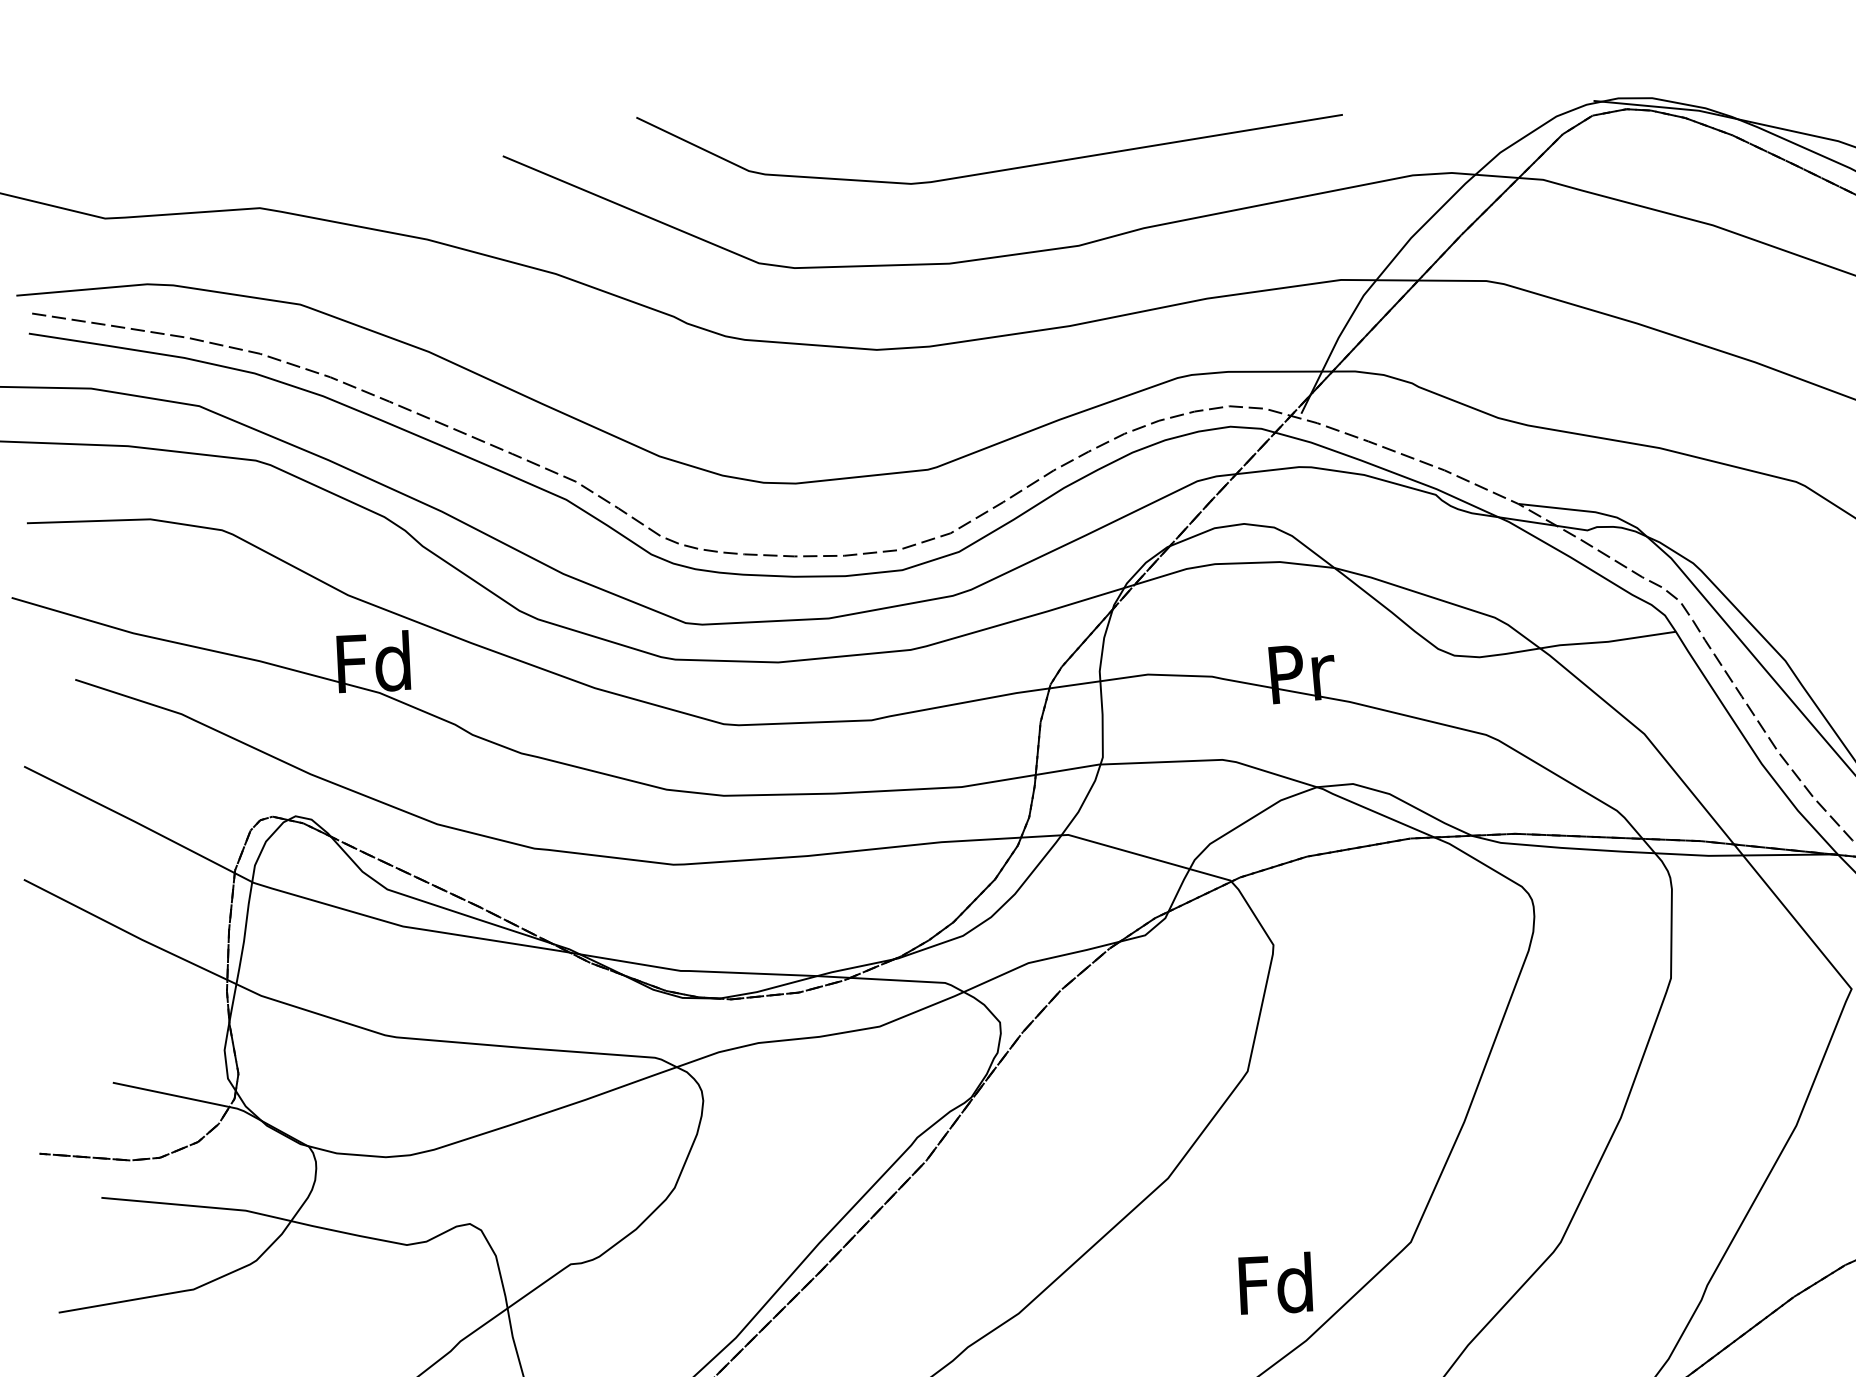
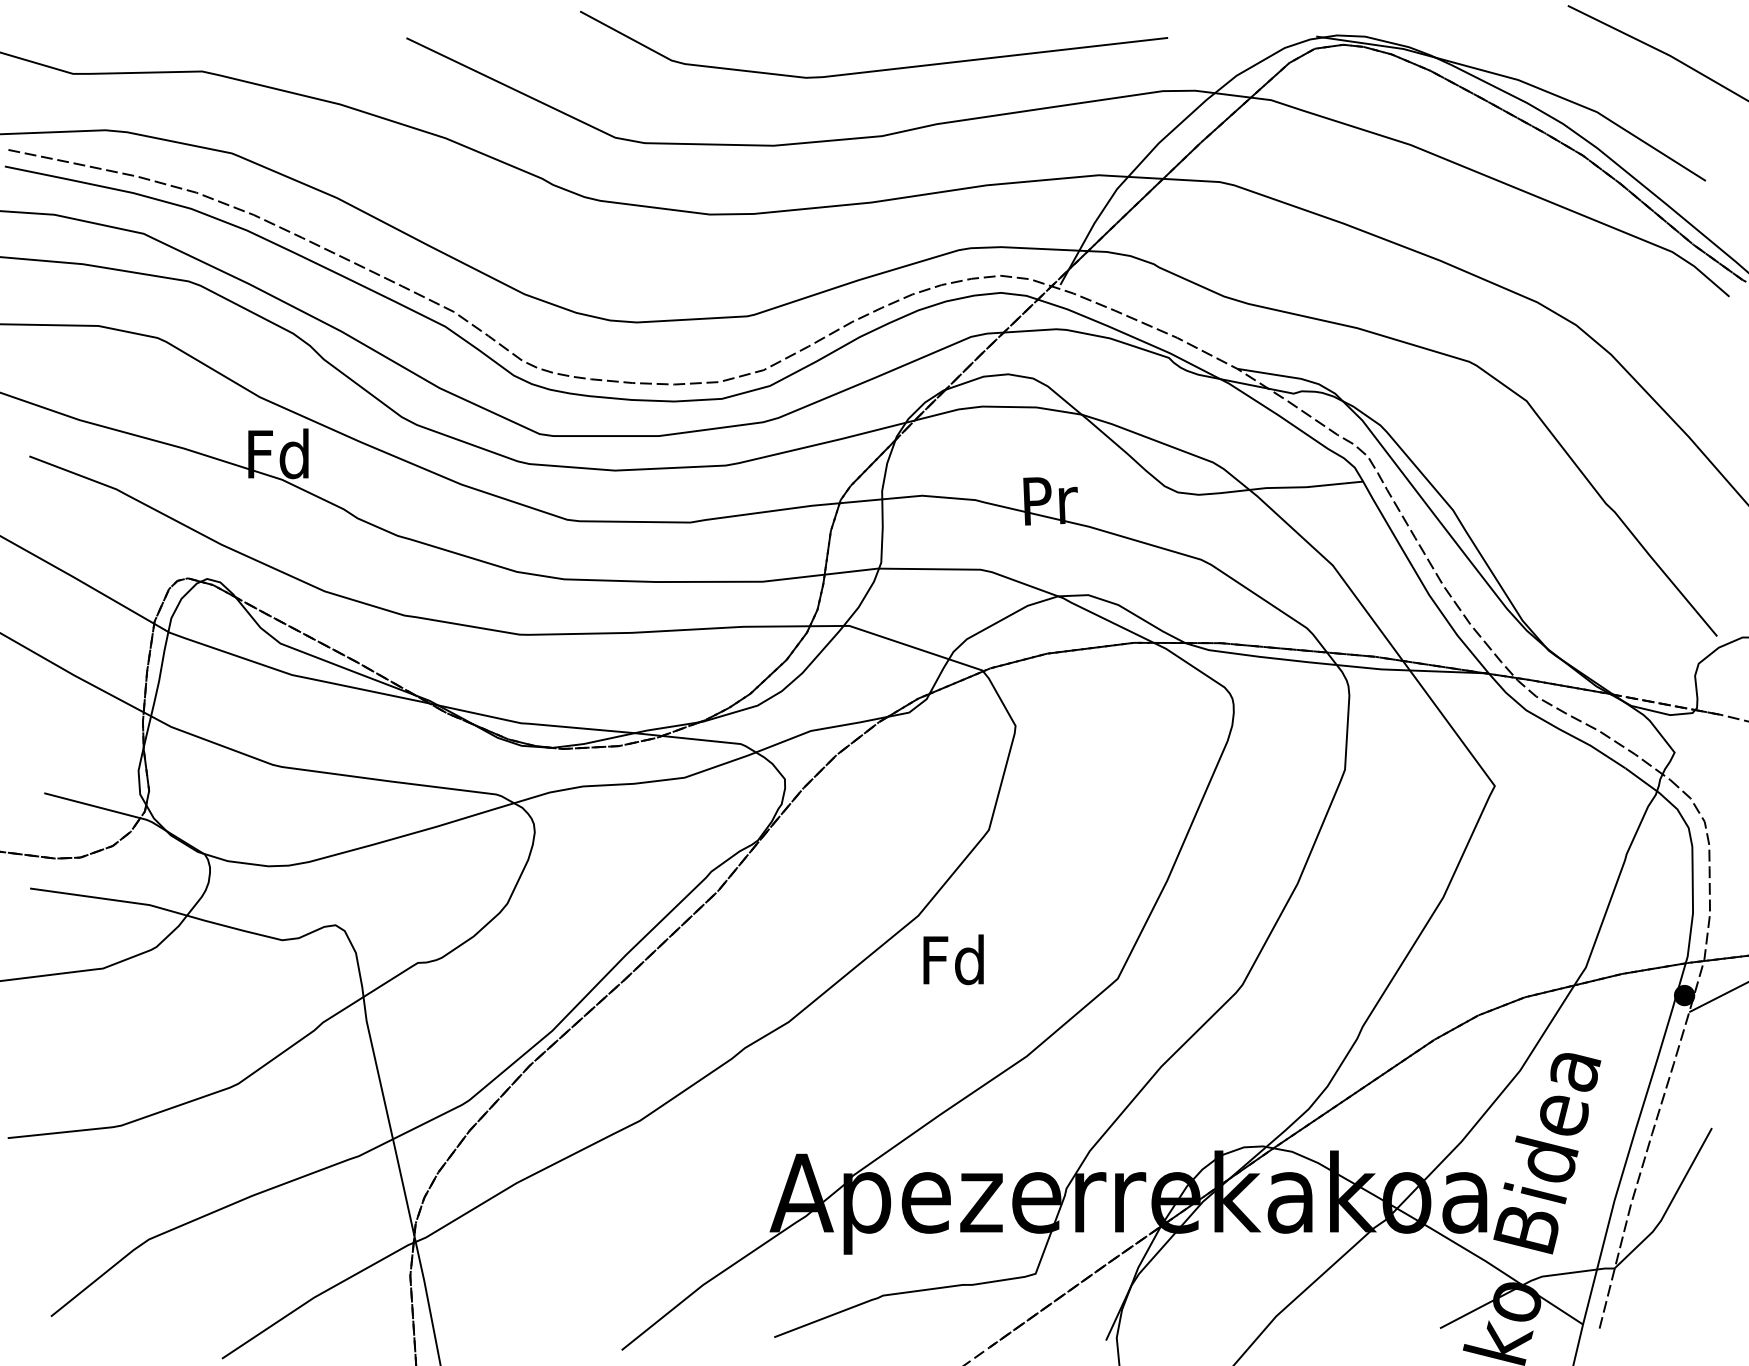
curve: (997, 169) -> (878, 69), moved
text: (1275, 1283) -> (953, 959), moved

